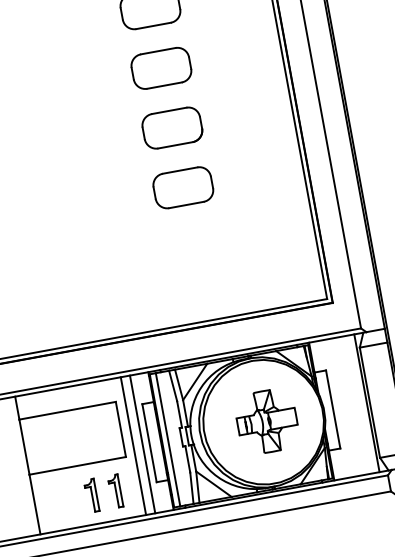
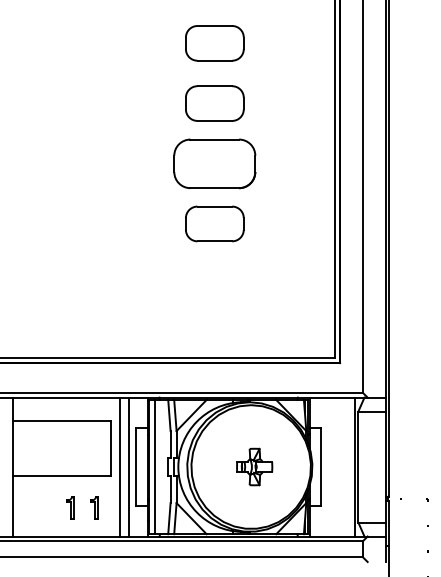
part: (171, 127) -> (214, 163), size x1.4
part: (266, 421) -> (254, 466), size x0.6
part: (114, 491) -> (93, 507), size x0.7
part: (90, 495) -> (69, 507), size x0.7

